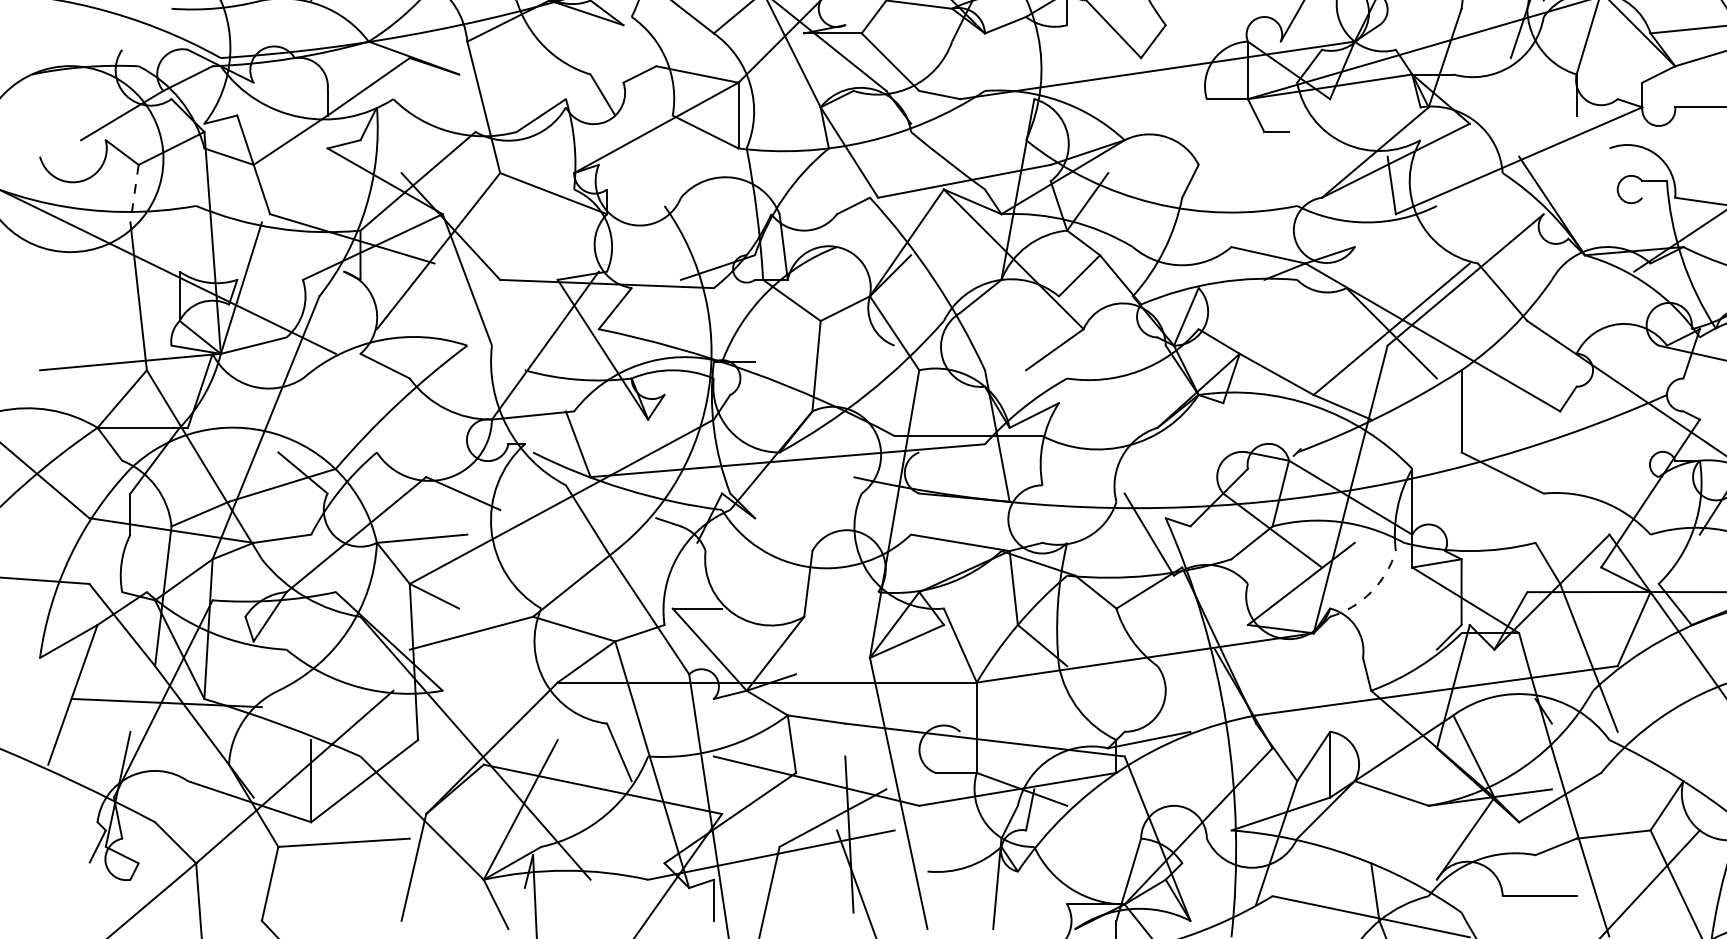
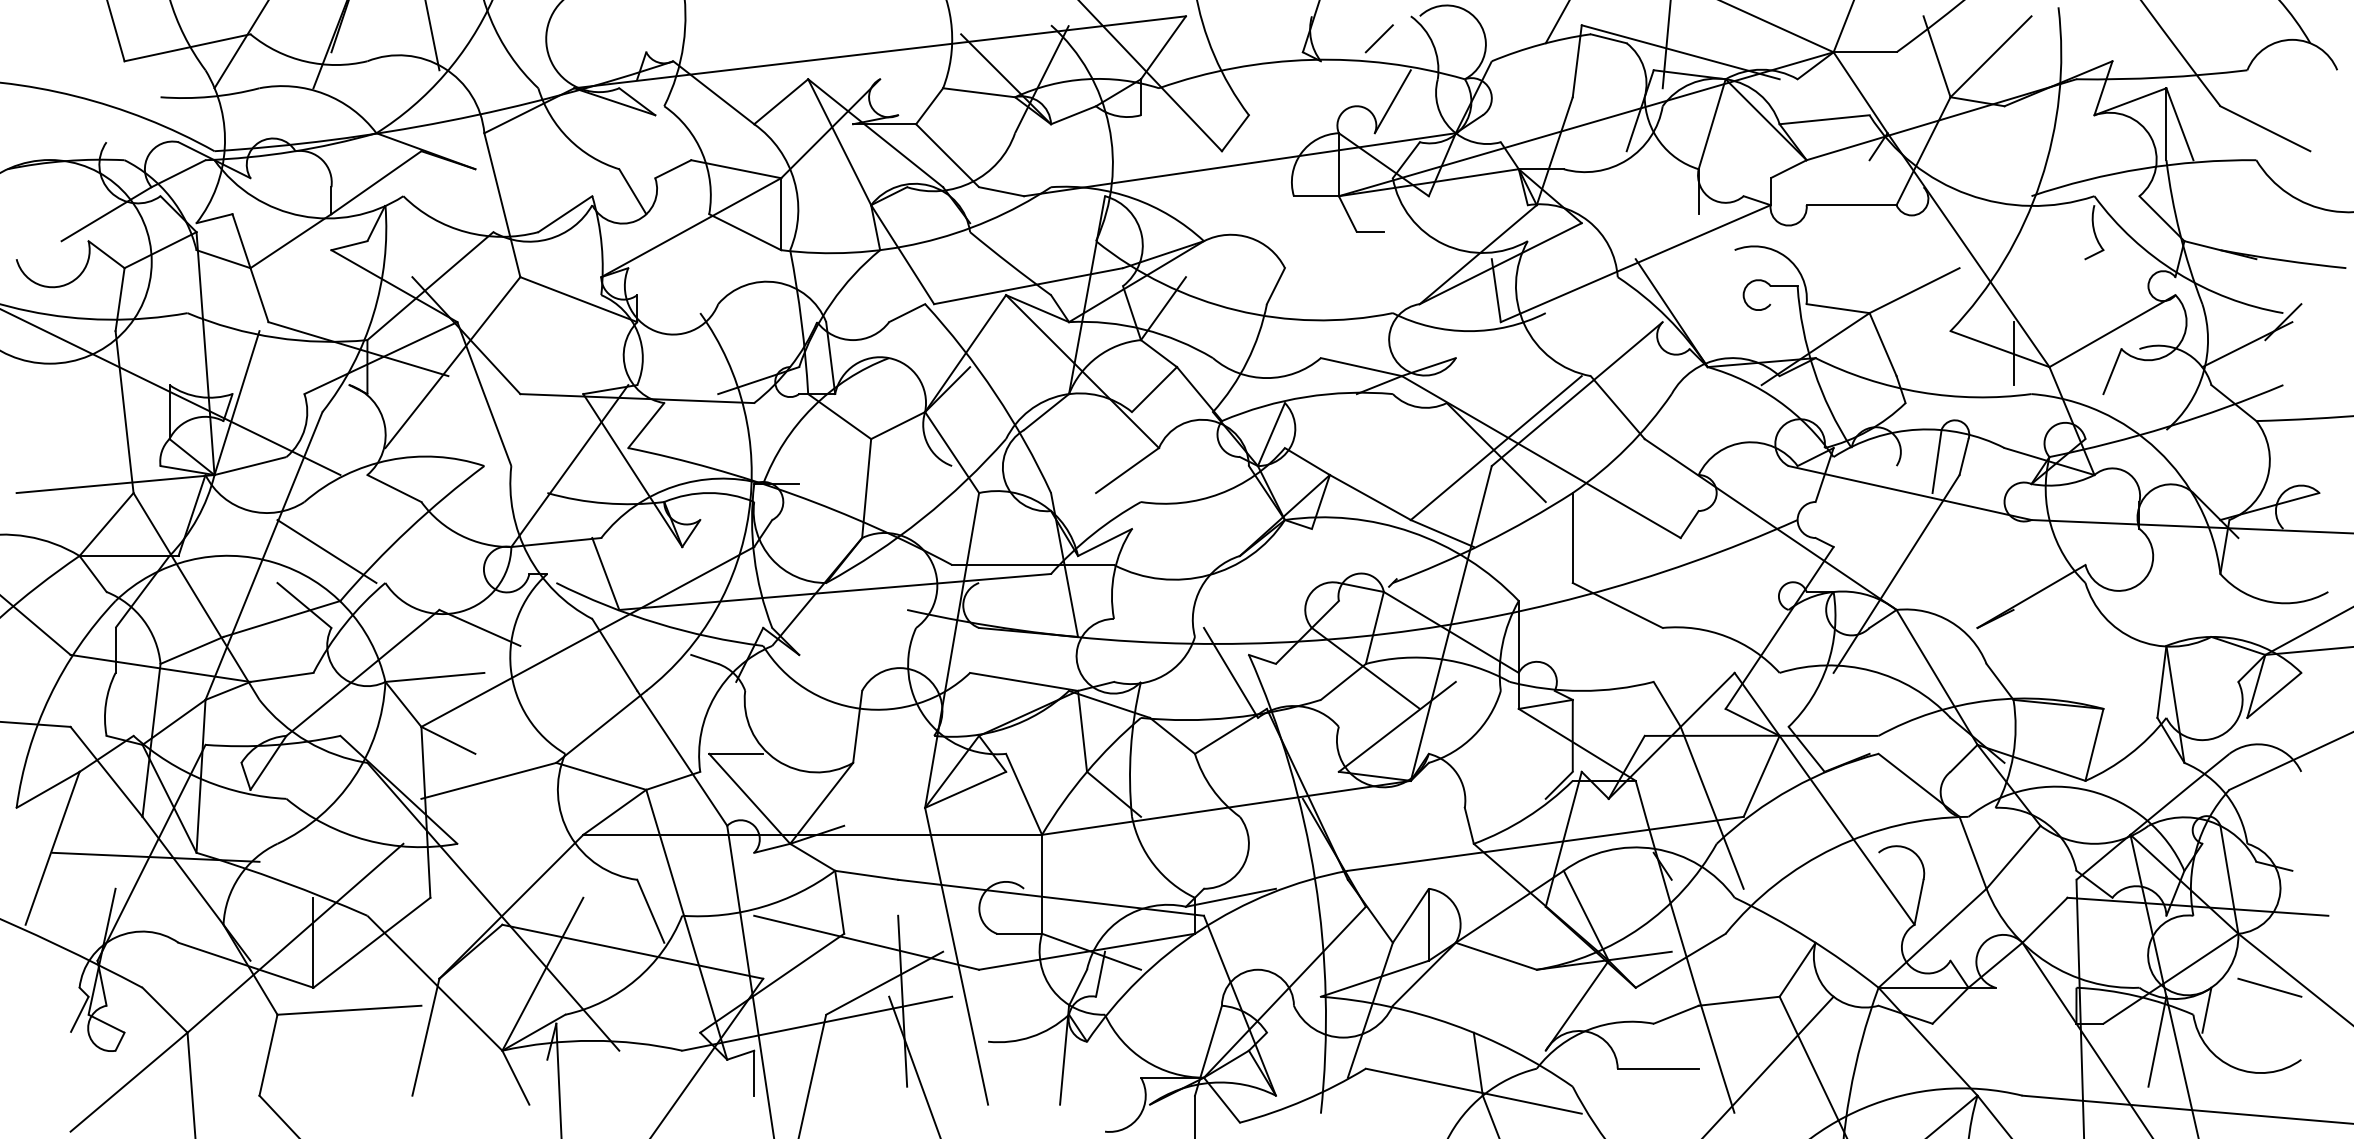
line: (134, 193) -> (120, 299), dashed -> solid
line: (323, 423) -> (326, 551), added
arc: (1370, 591) -> (1473, 735), dashed -> solid

